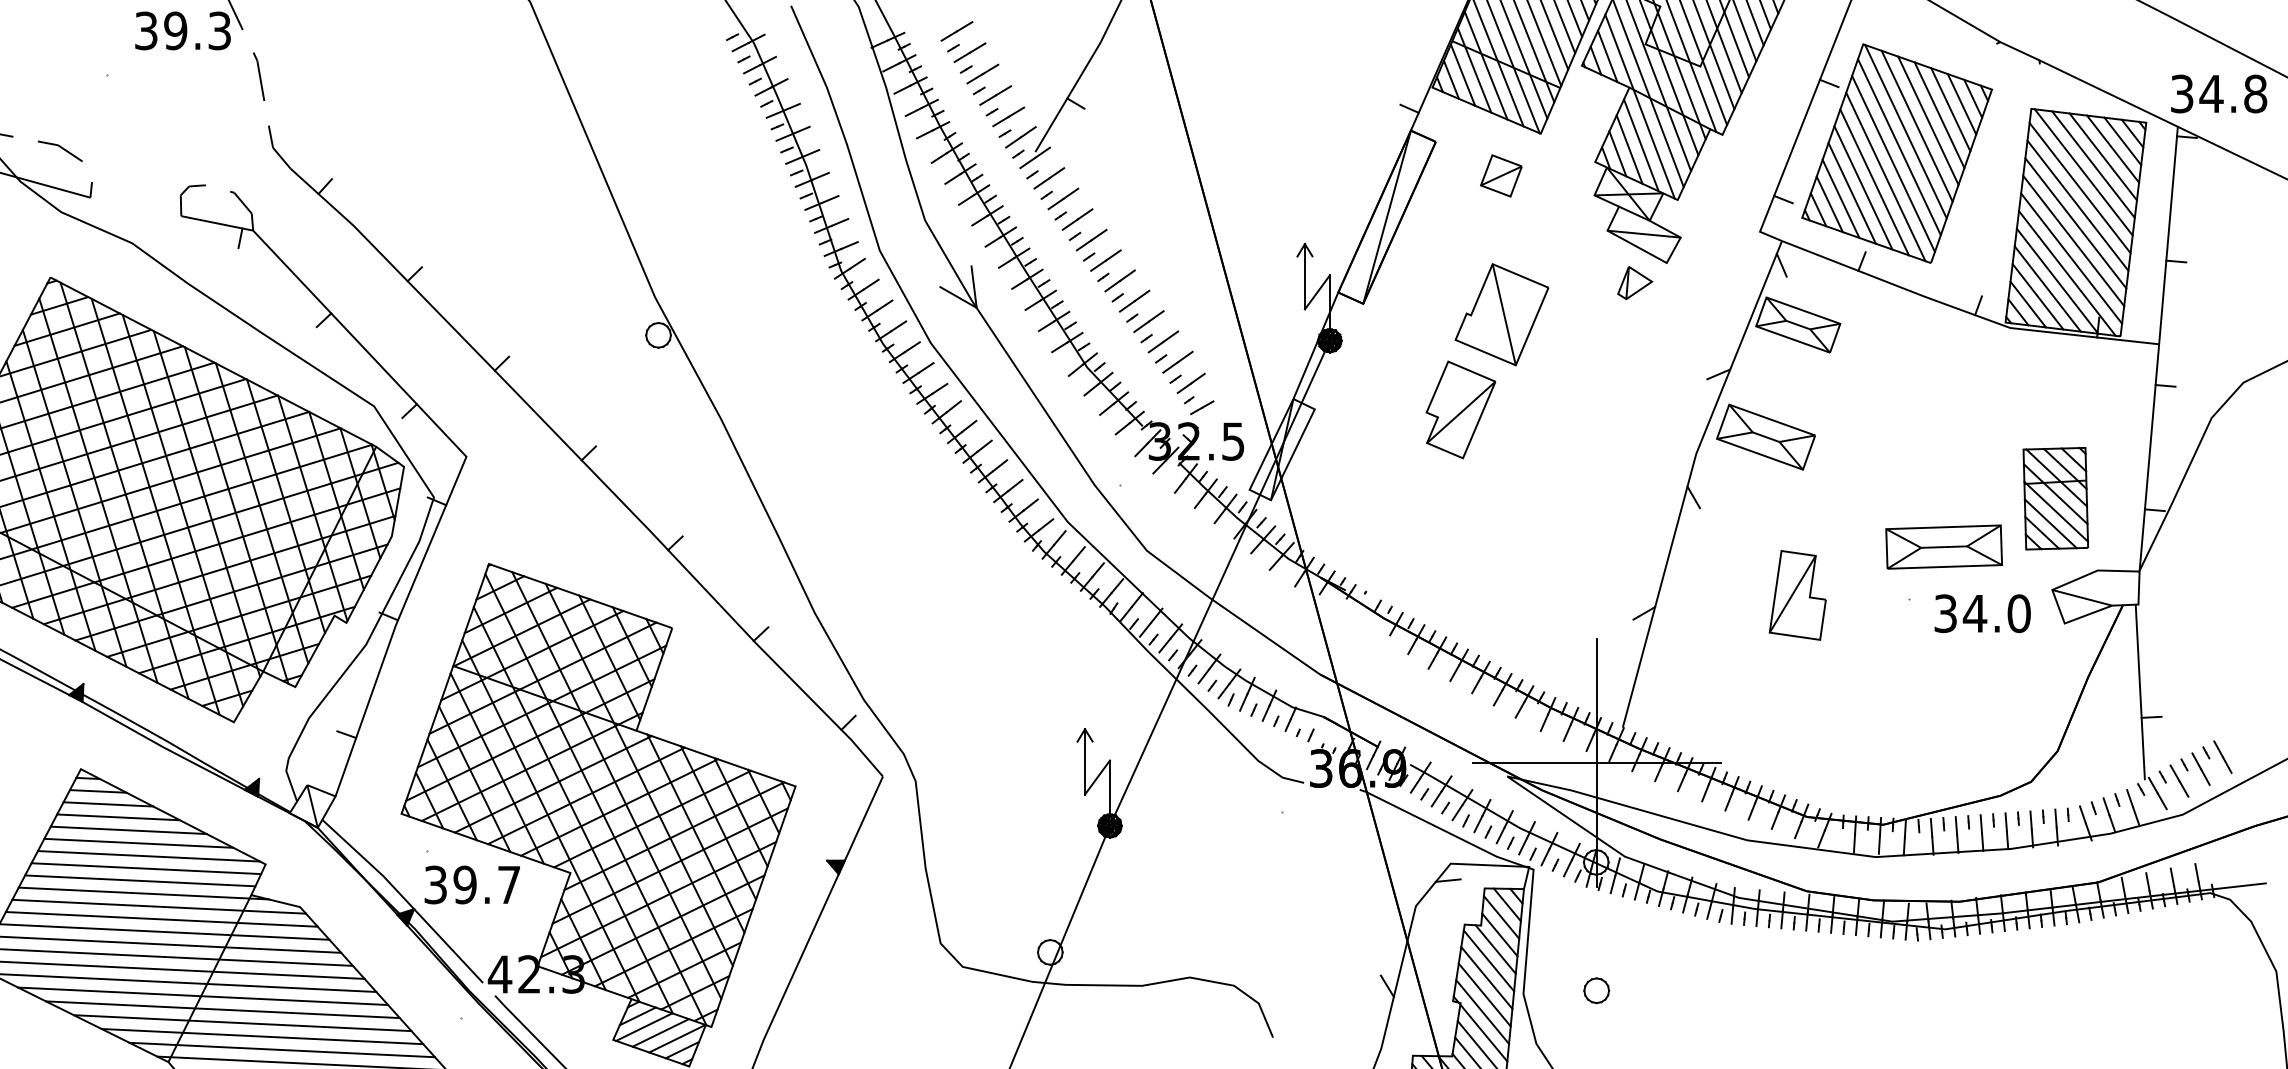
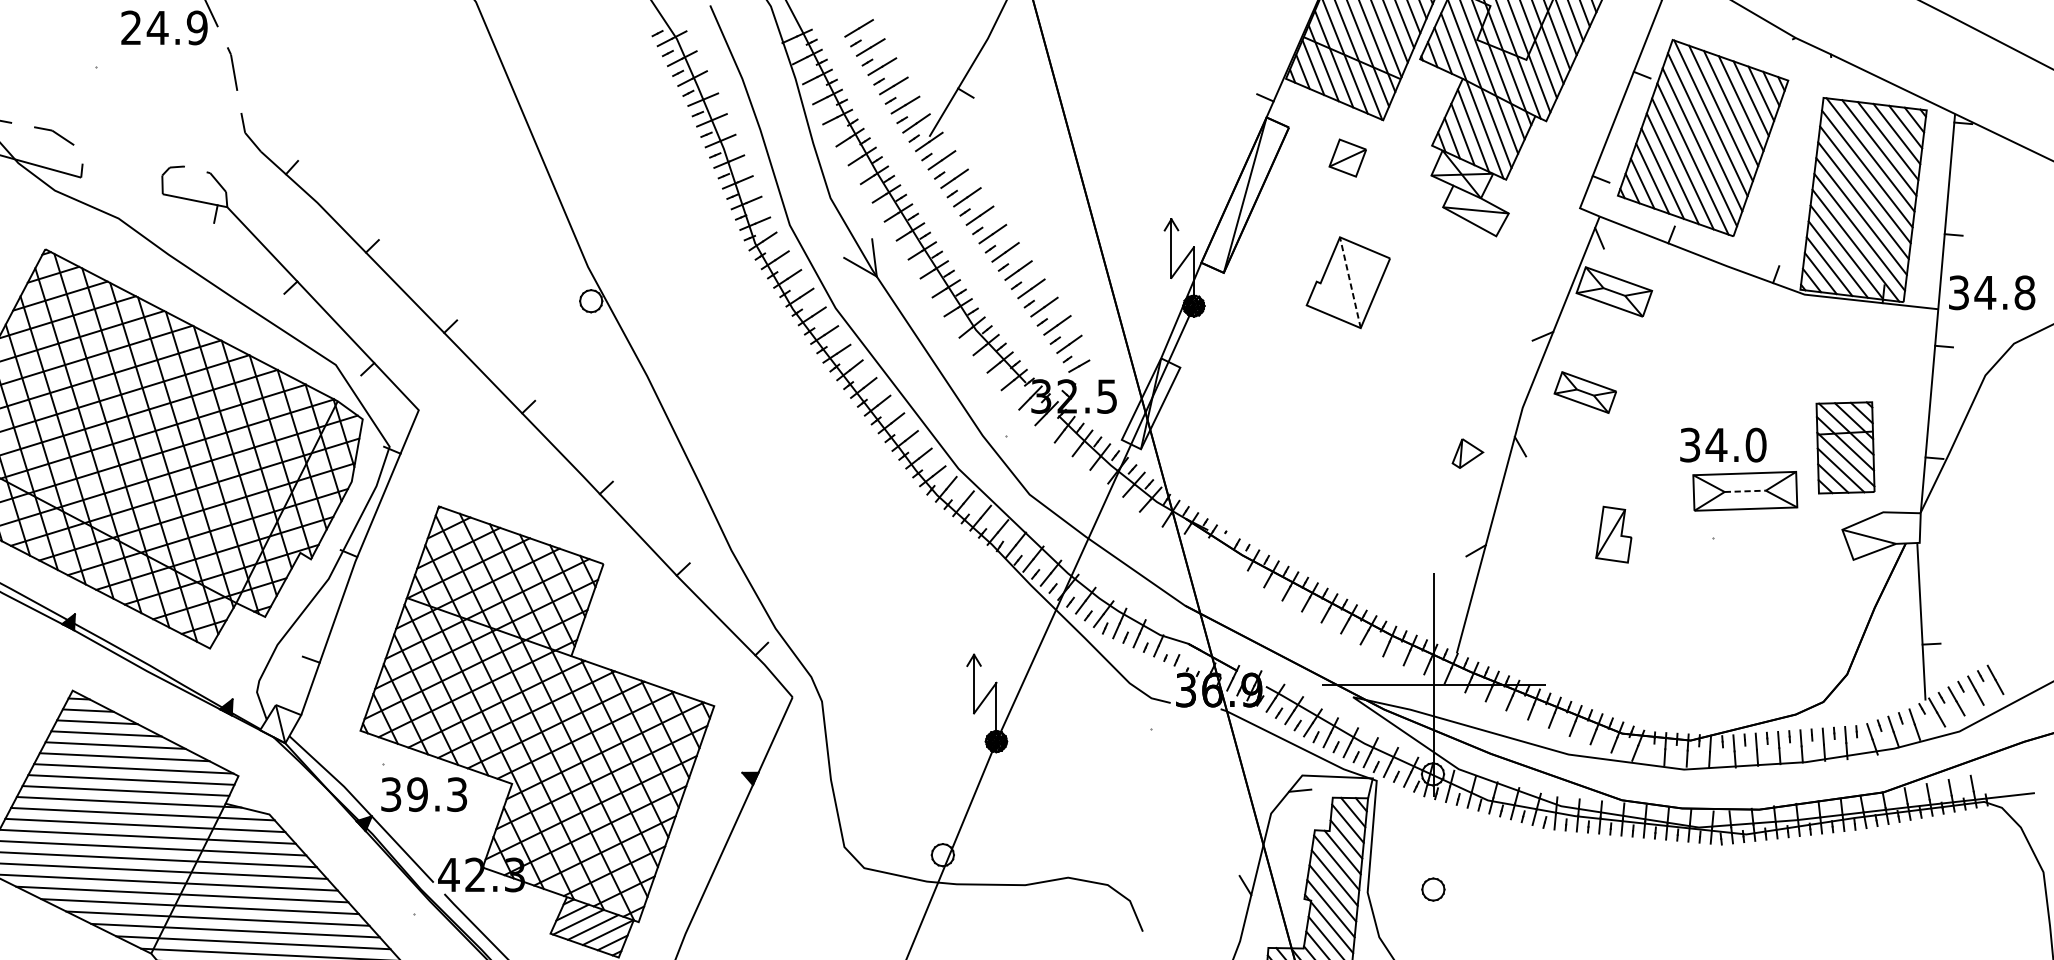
text: (183, 30) -> (164, 27), 39.3 -> 24.9
text: (2219, 93) -> (1992, 292), moved
part: (1635, 283) -> (1468, 453), moved
line: (1504, 314) -> (1350, 282), solid -> dashed
part: (1460, 409) -> (1311, 367), removed
part: (1765, 436) -> (1584, 392), size x0.7
line: (1944, 547) -> (1745, 491), solid -> dashed
part: (1797, 595) -> (1613, 534), size x0.7
text: (1982, 613) -> (1723, 444), moved
text: (509, 884) -> (457, 794), 39.7 -> 39.3

